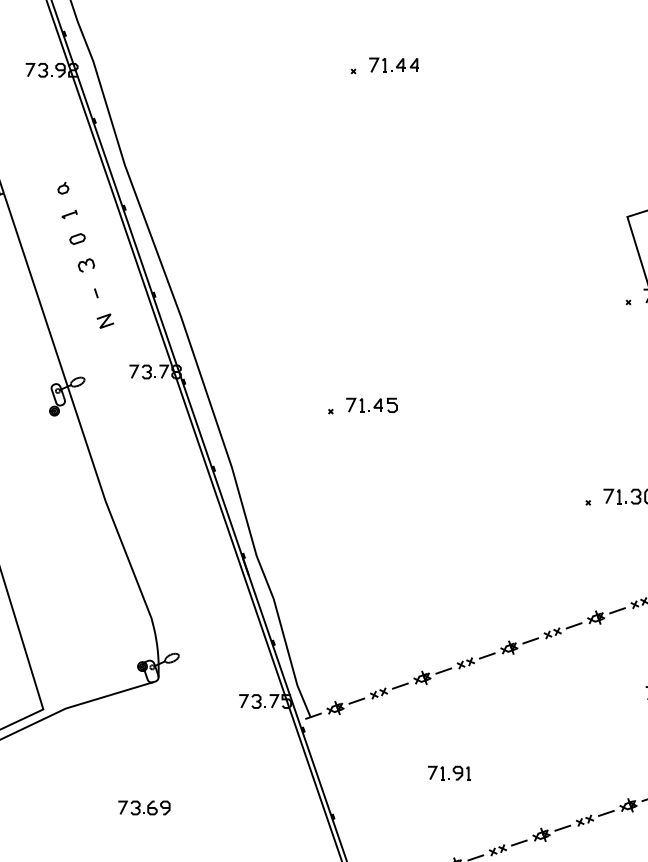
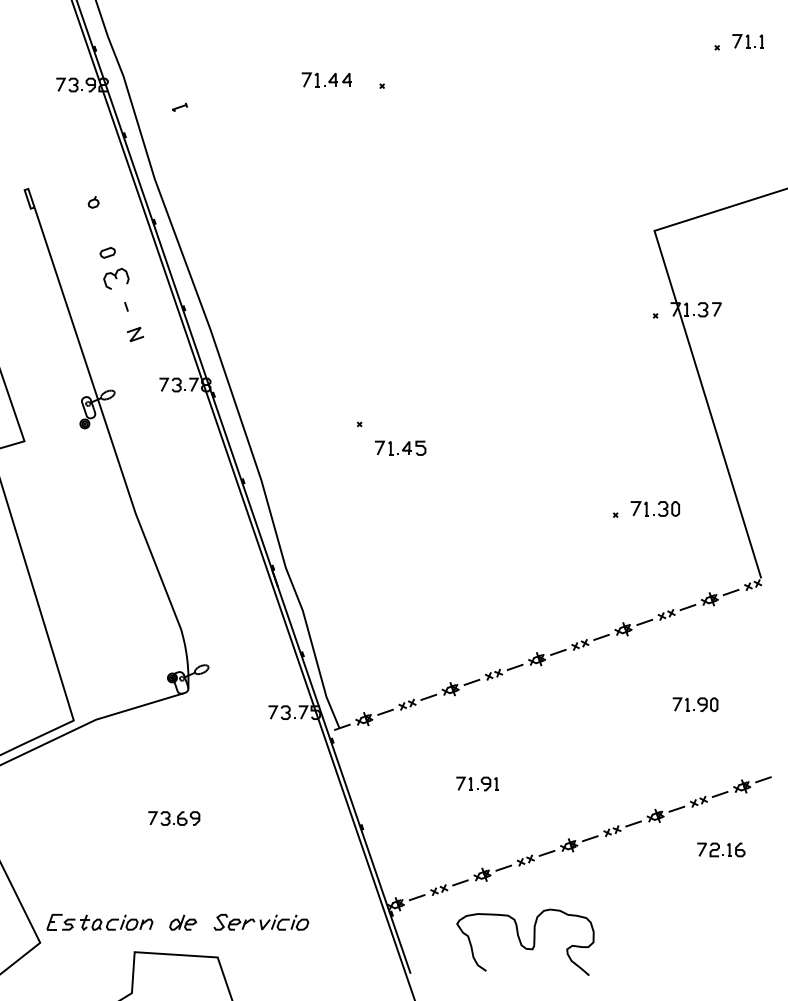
part: (394, 64) -> (326, 79), moved
part: (69, 213) -> (179, 106), moved
part: (86, 265) -> (116, 279), size x1.6
part: (371, 404) -> (400, 447), moved

